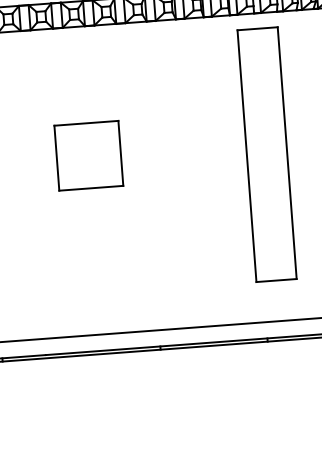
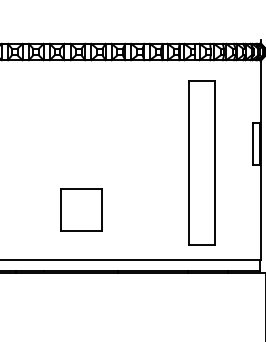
part: (266, 153) -> (201, 162), moved
part: (88, 154) -> (81, 209), moved

